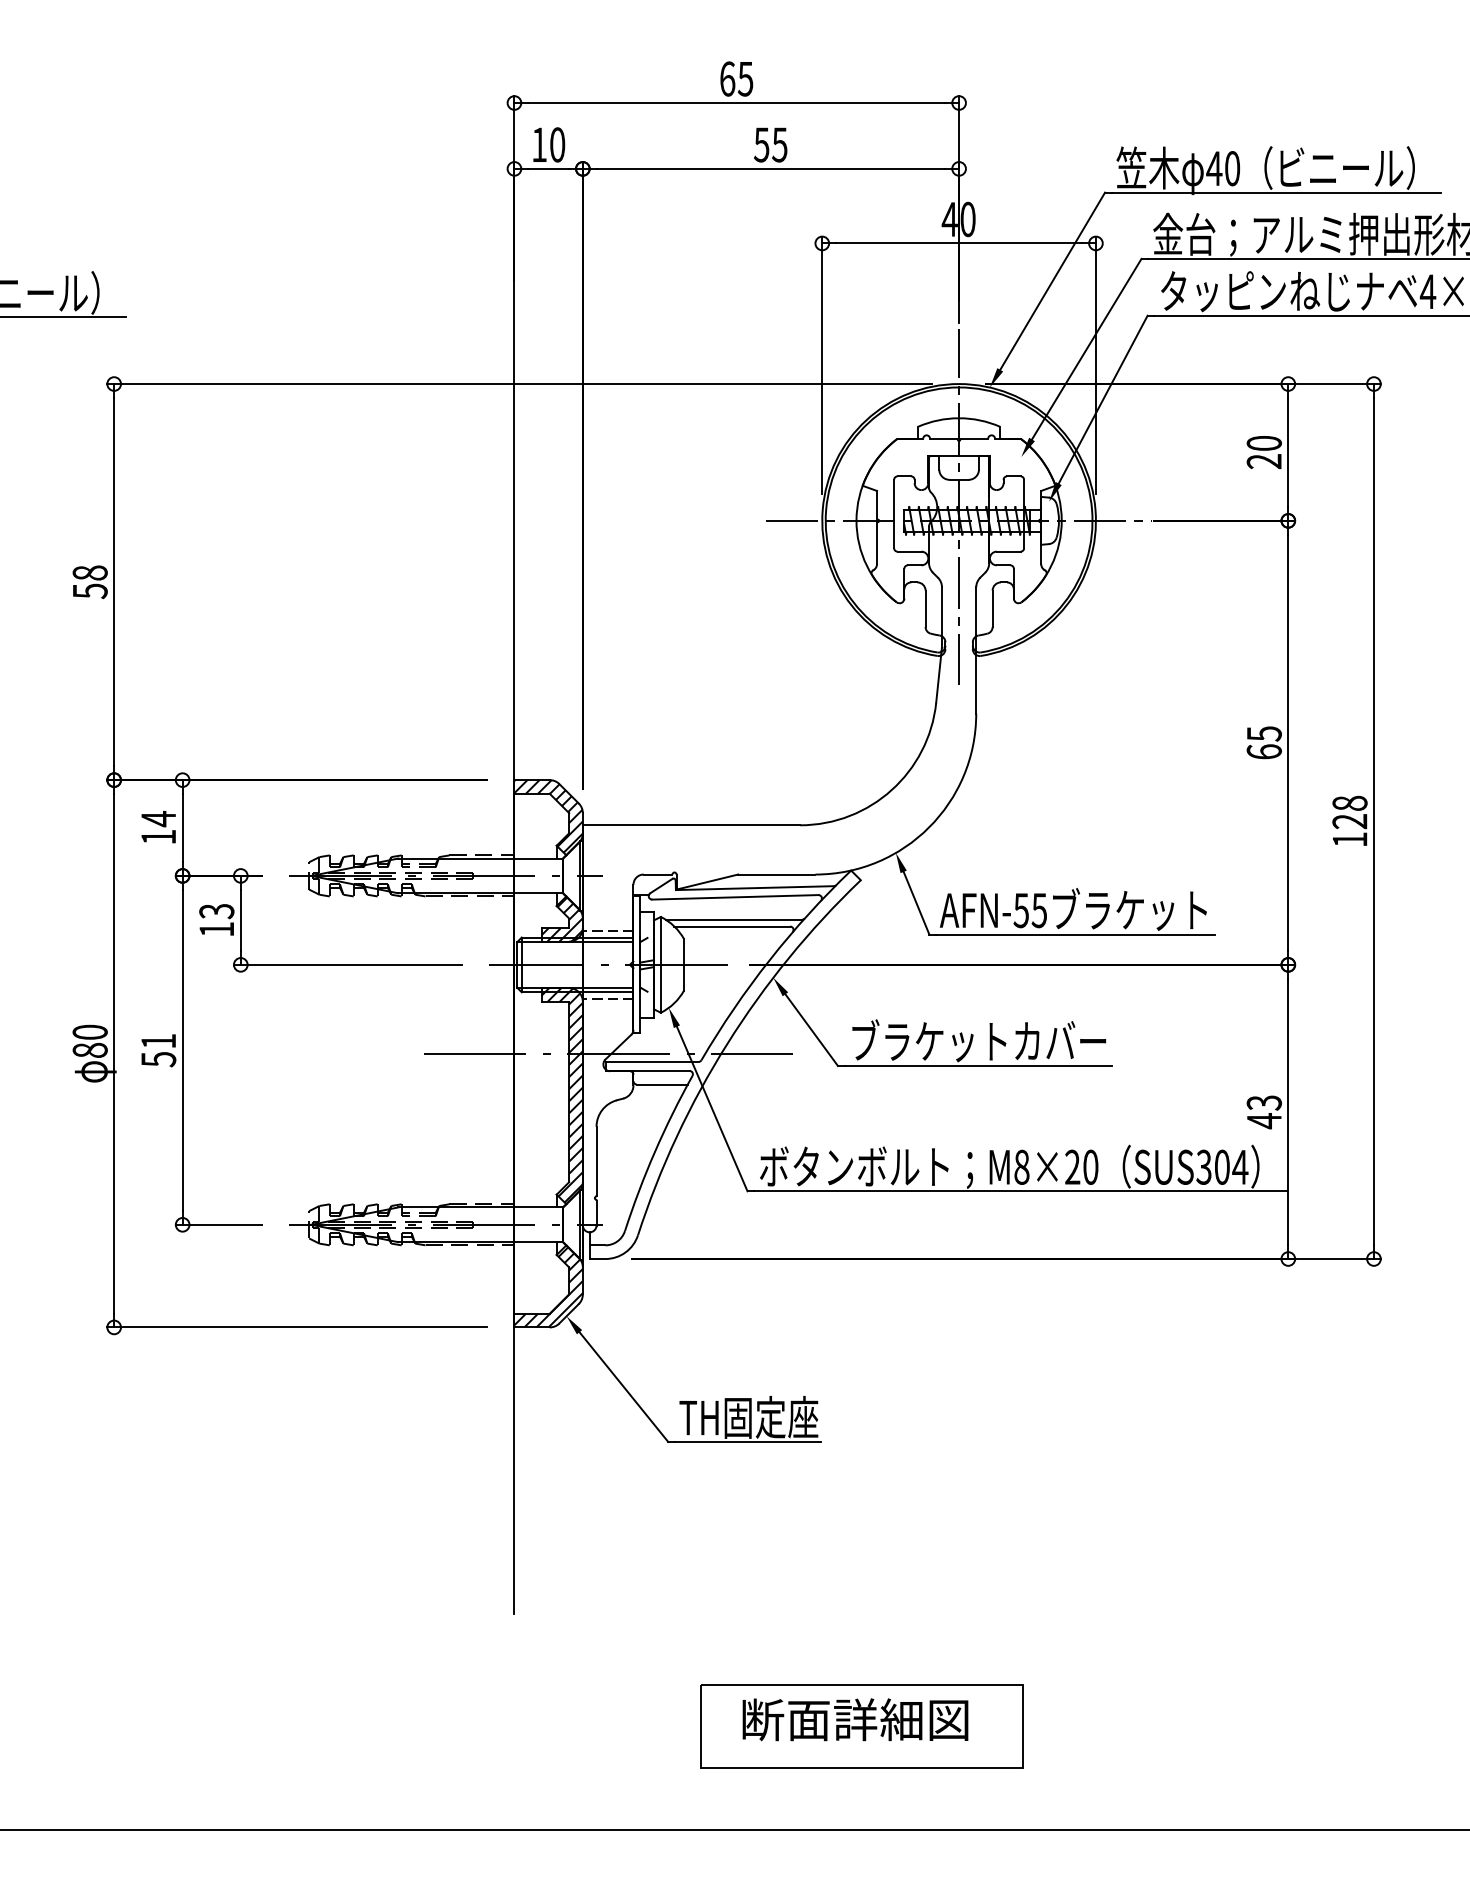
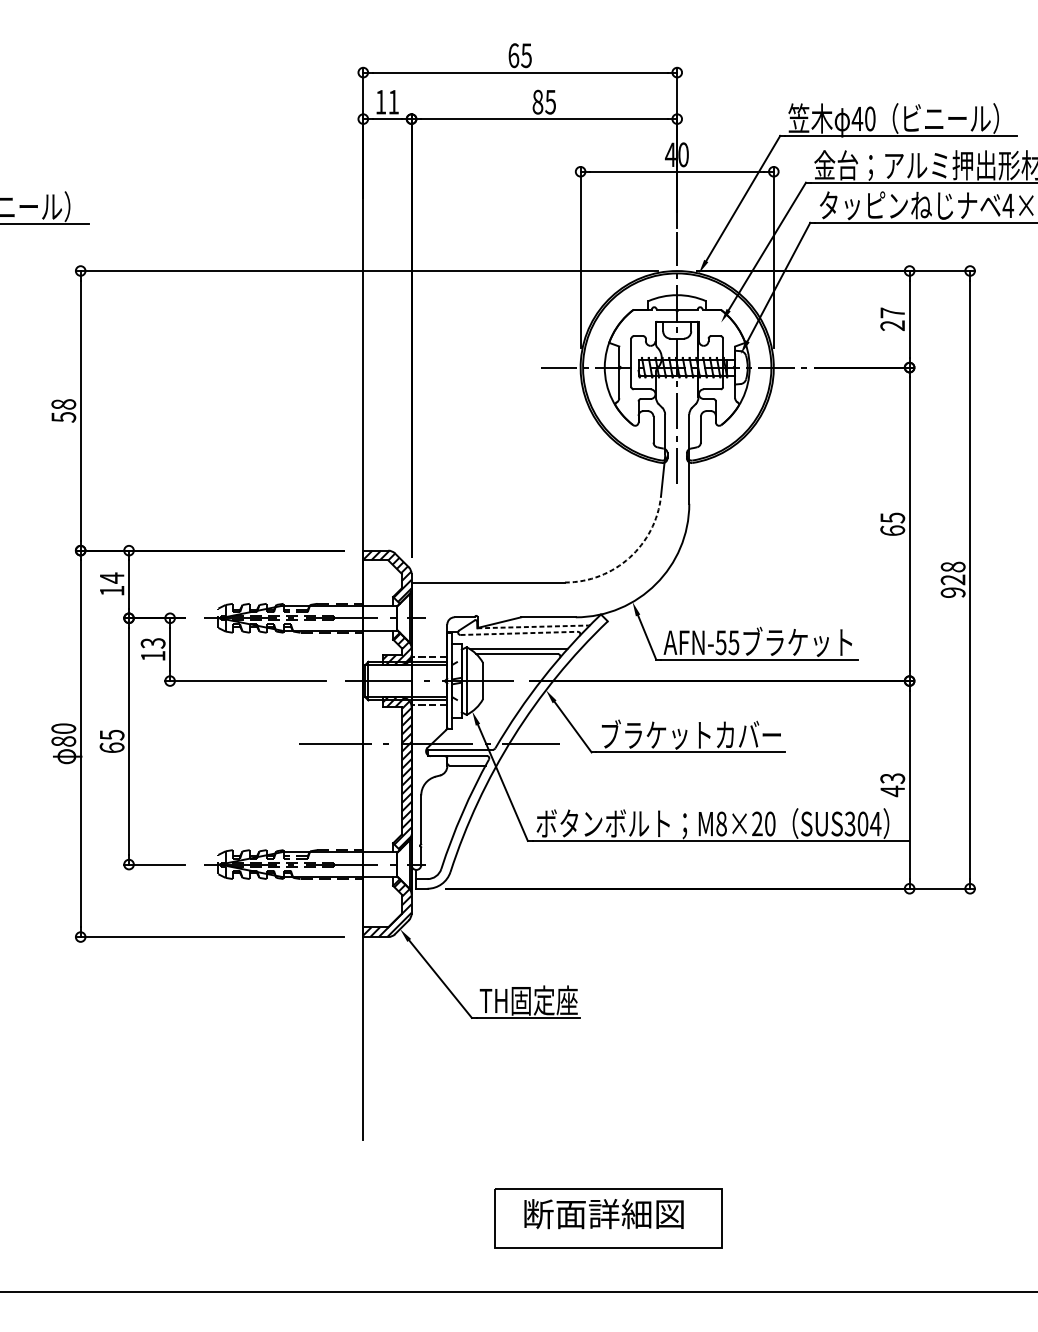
text: (557, 144) -> (393, 101), 10 -> 11
text: (761, 144) -> (537, 101), 55 -> 85
text: (1263, 442) -> (892, 312), 20 -> 27
arc: (891, 790) -> (629, 557), solid -> dashed
text: (1349, 839) -> (952, 592), 128 -> 928
line: (754, 888) -> (532, 627), solid -> dashed
line: (735, 897) -> (519, 633), solid -> dashed
text: (158, 1050) -> (111, 741), 51 -> 65

